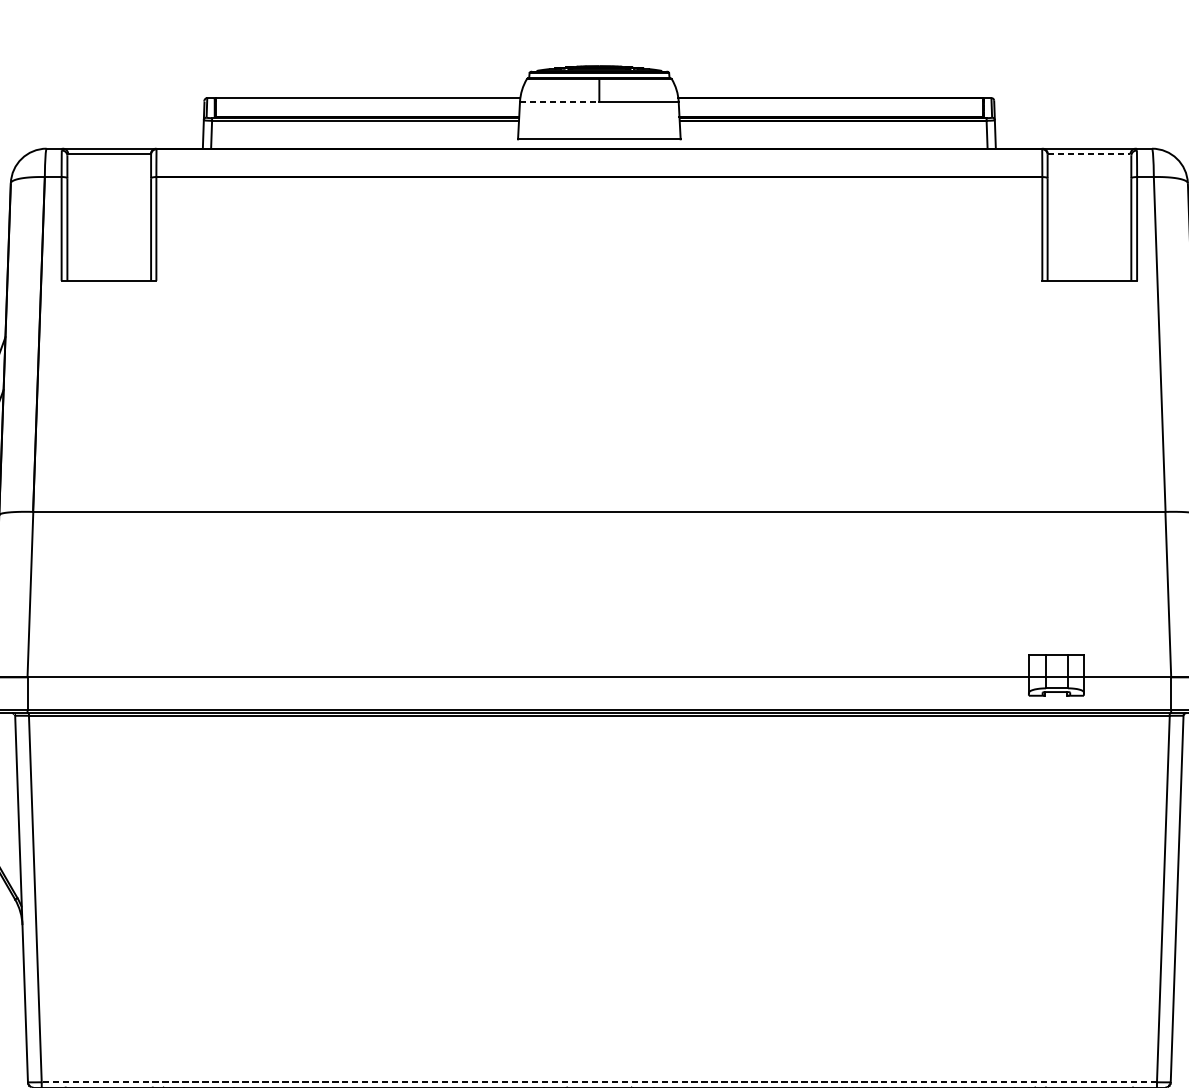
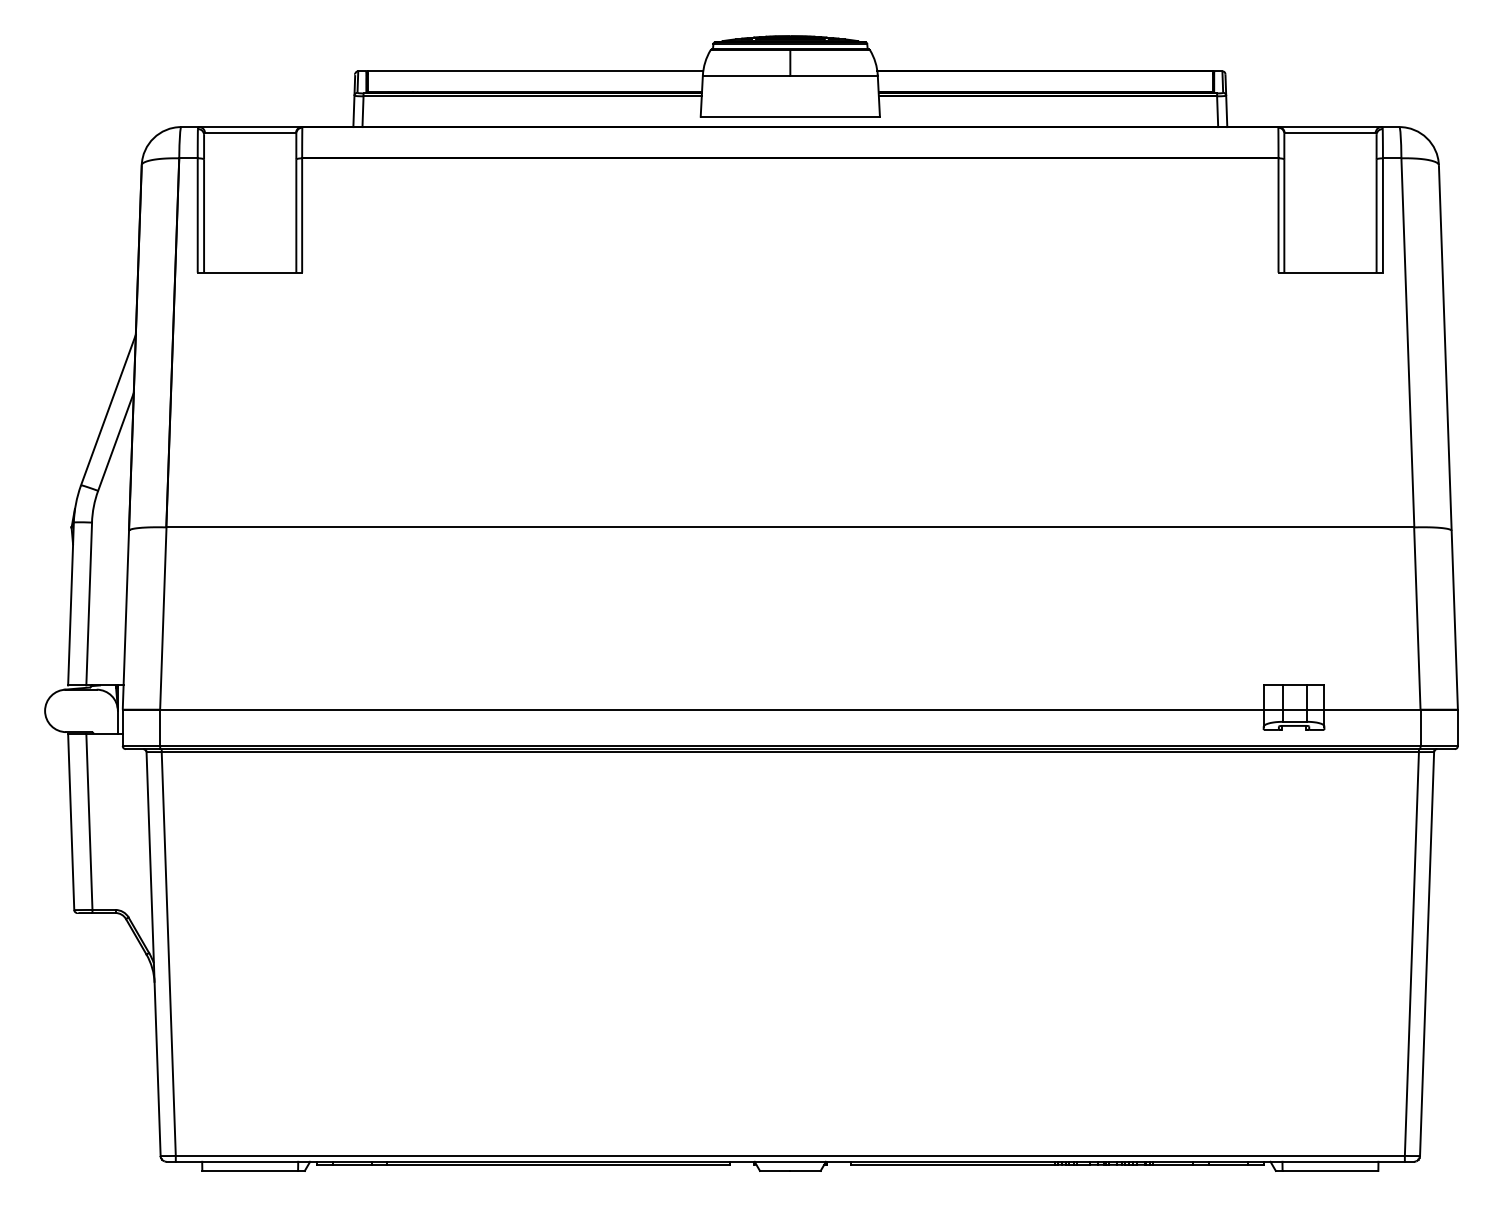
line: (559, 101) -> (746, 75), dashed -> solid
line: (1089, 154) -> (1330, 133), dashed -> solid
line: (599, 1081) -> (790, 1155), dashed -> solid

